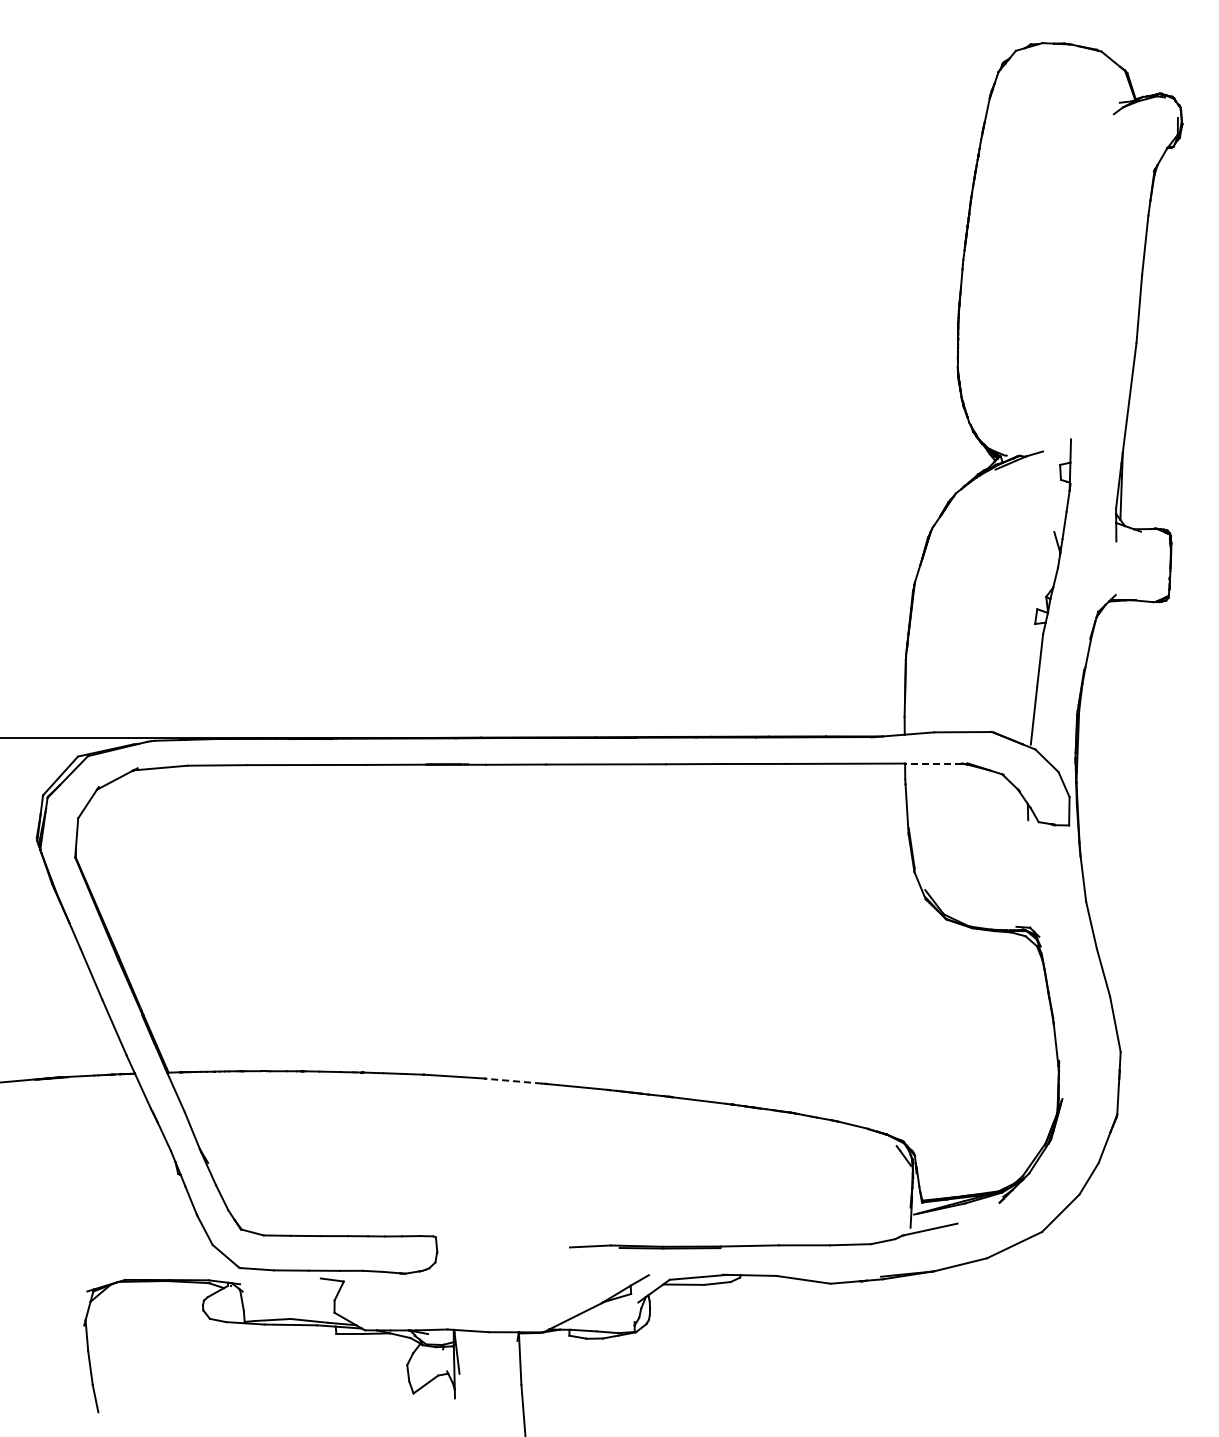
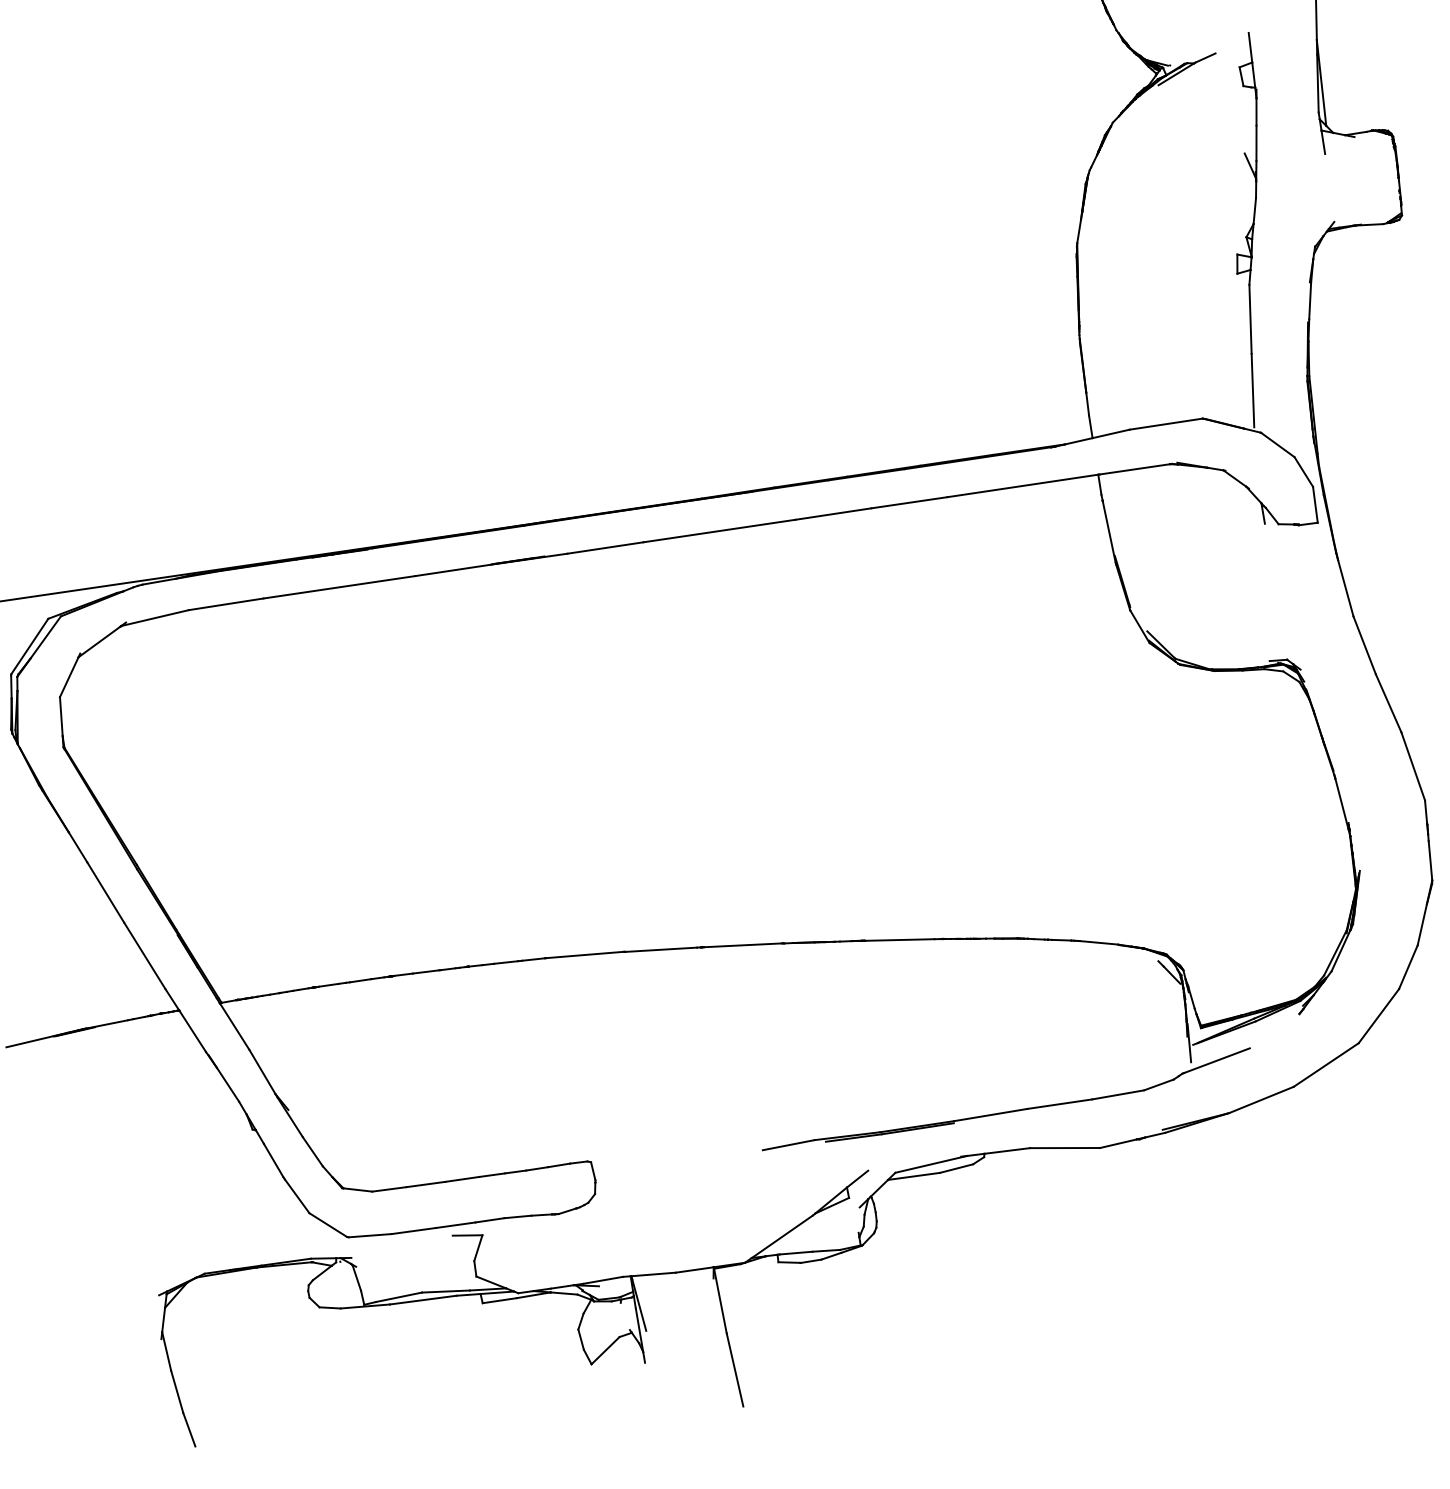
line: (933, 763) -> (1134, 469), dashed -> solid
line: (513, 1081) -> (660, 950), dashed -> solid

